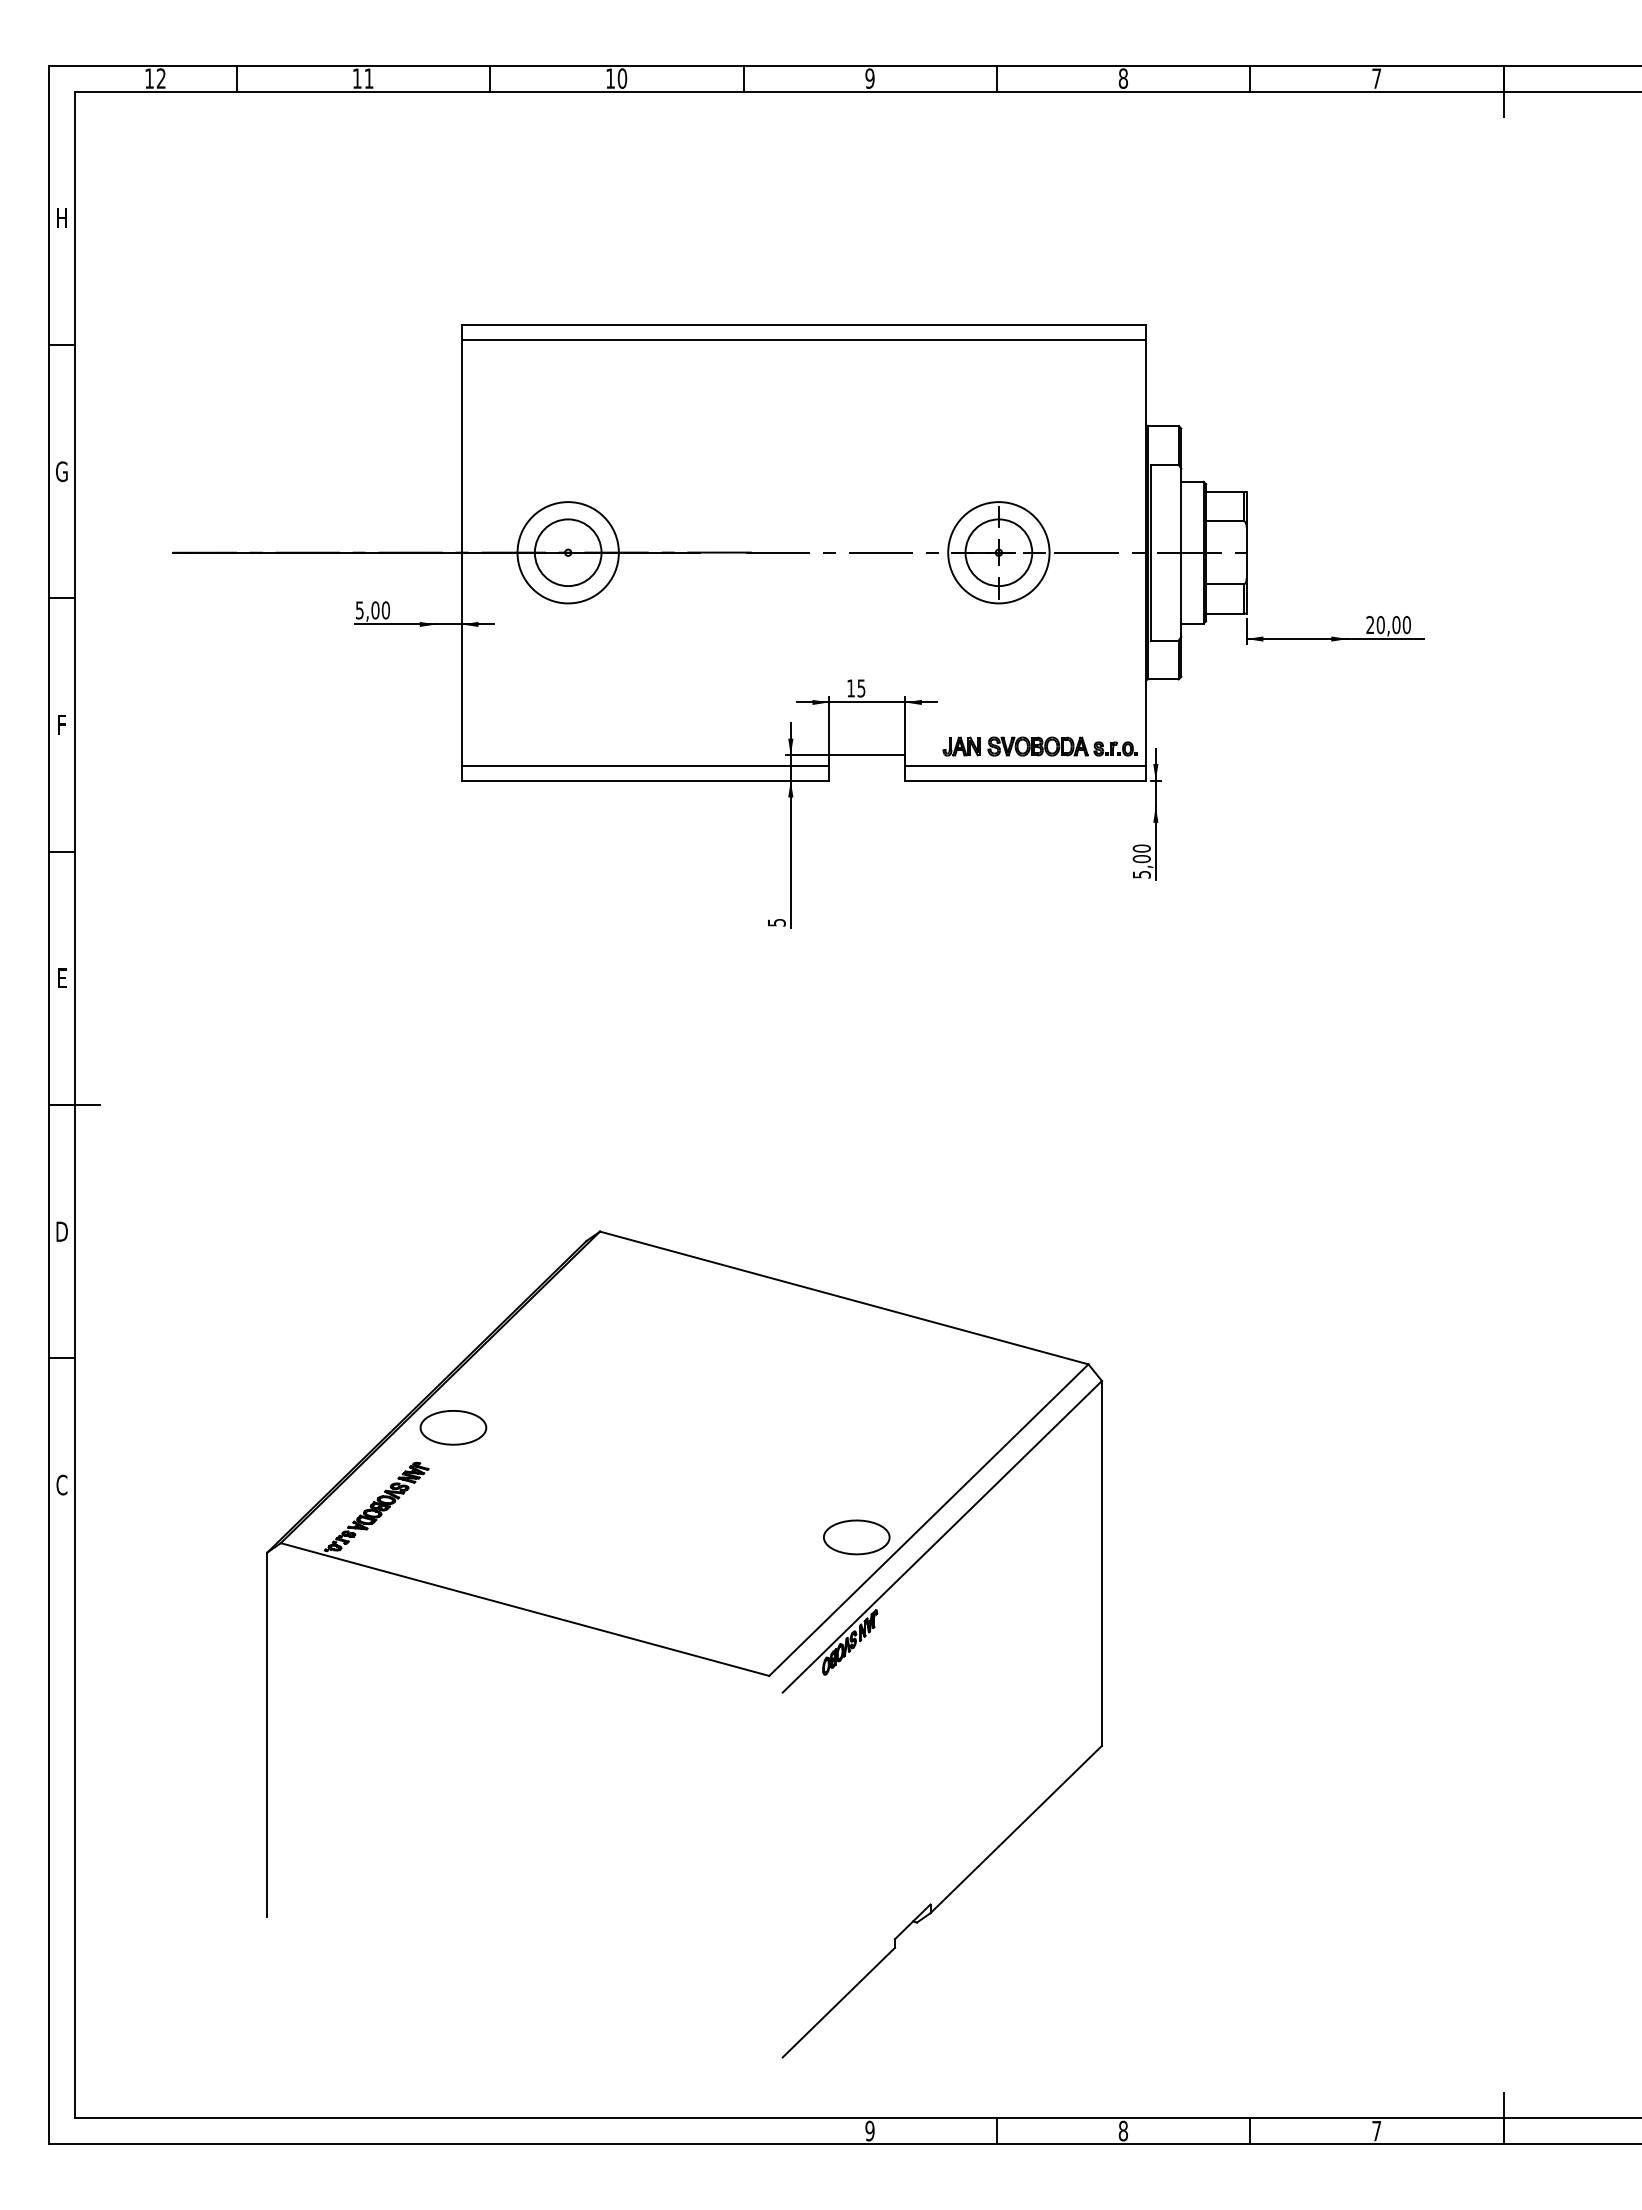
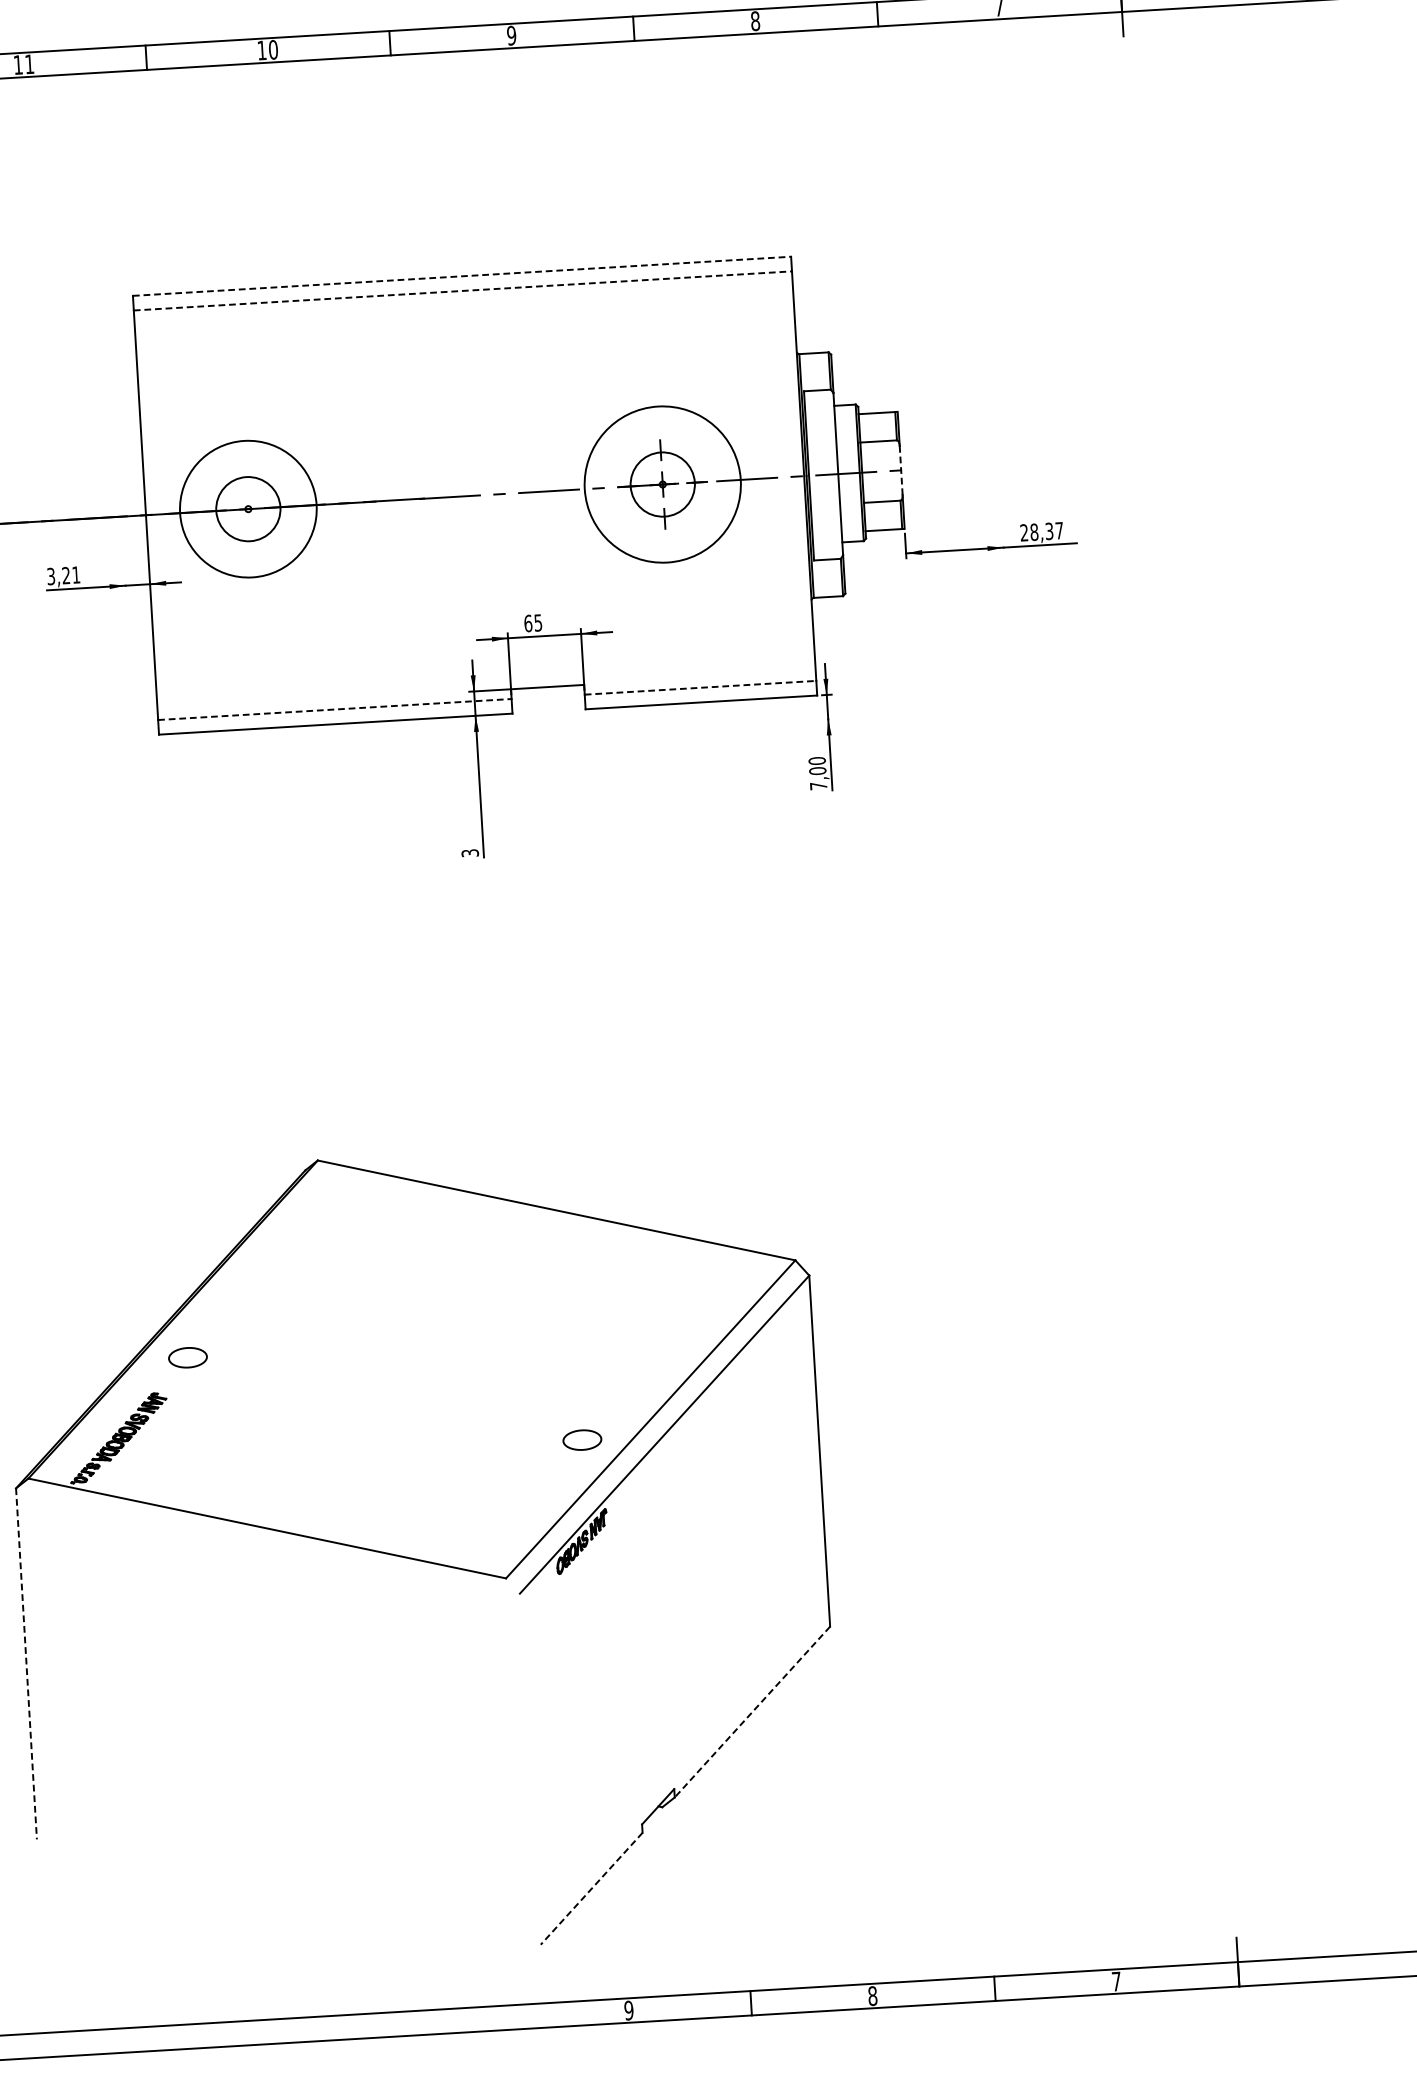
line: (804, 324) -> (462, 276), solid -> dashed
line: (804, 339) -> (463, 290), solid -> dashed
circle: (567, 552) -> (247, 508), size x1.4
circle: (998, 552) -> (662, 484), size x1.6
line: (1246, 553) -> (901, 471), solid -> dashed
text: (372, 610) -> (63, 575), 5,00 -> 3,21
text: (1393, 625) -> (1046, 531), 20,00 -> 28,37
text: (851, 688) -> (528, 623), 15 -> 65
part: (1039, 746) -> (712, 668), removed
line: (645, 765) -> (334, 709), solid -> dashed
line: (1025, 765) -> (700, 687), solid -> dashed
text: (1141, 874) -> (818, 785), 5,00 -> 7,00
text: (775, 922) -> (468, 853), 5 -> 3
part: (453, 1427) -> (188, 1357), size x0.6
part: (856, 1537) -> (582, 1440), size x0.6
line: (267, 1735) -> (26, 1664), solid -> dashed
line: (1016, 1829) -> (752, 1712), solid -> dashed
line: (838, 2002) -> (591, 1888), solid -> dashed

